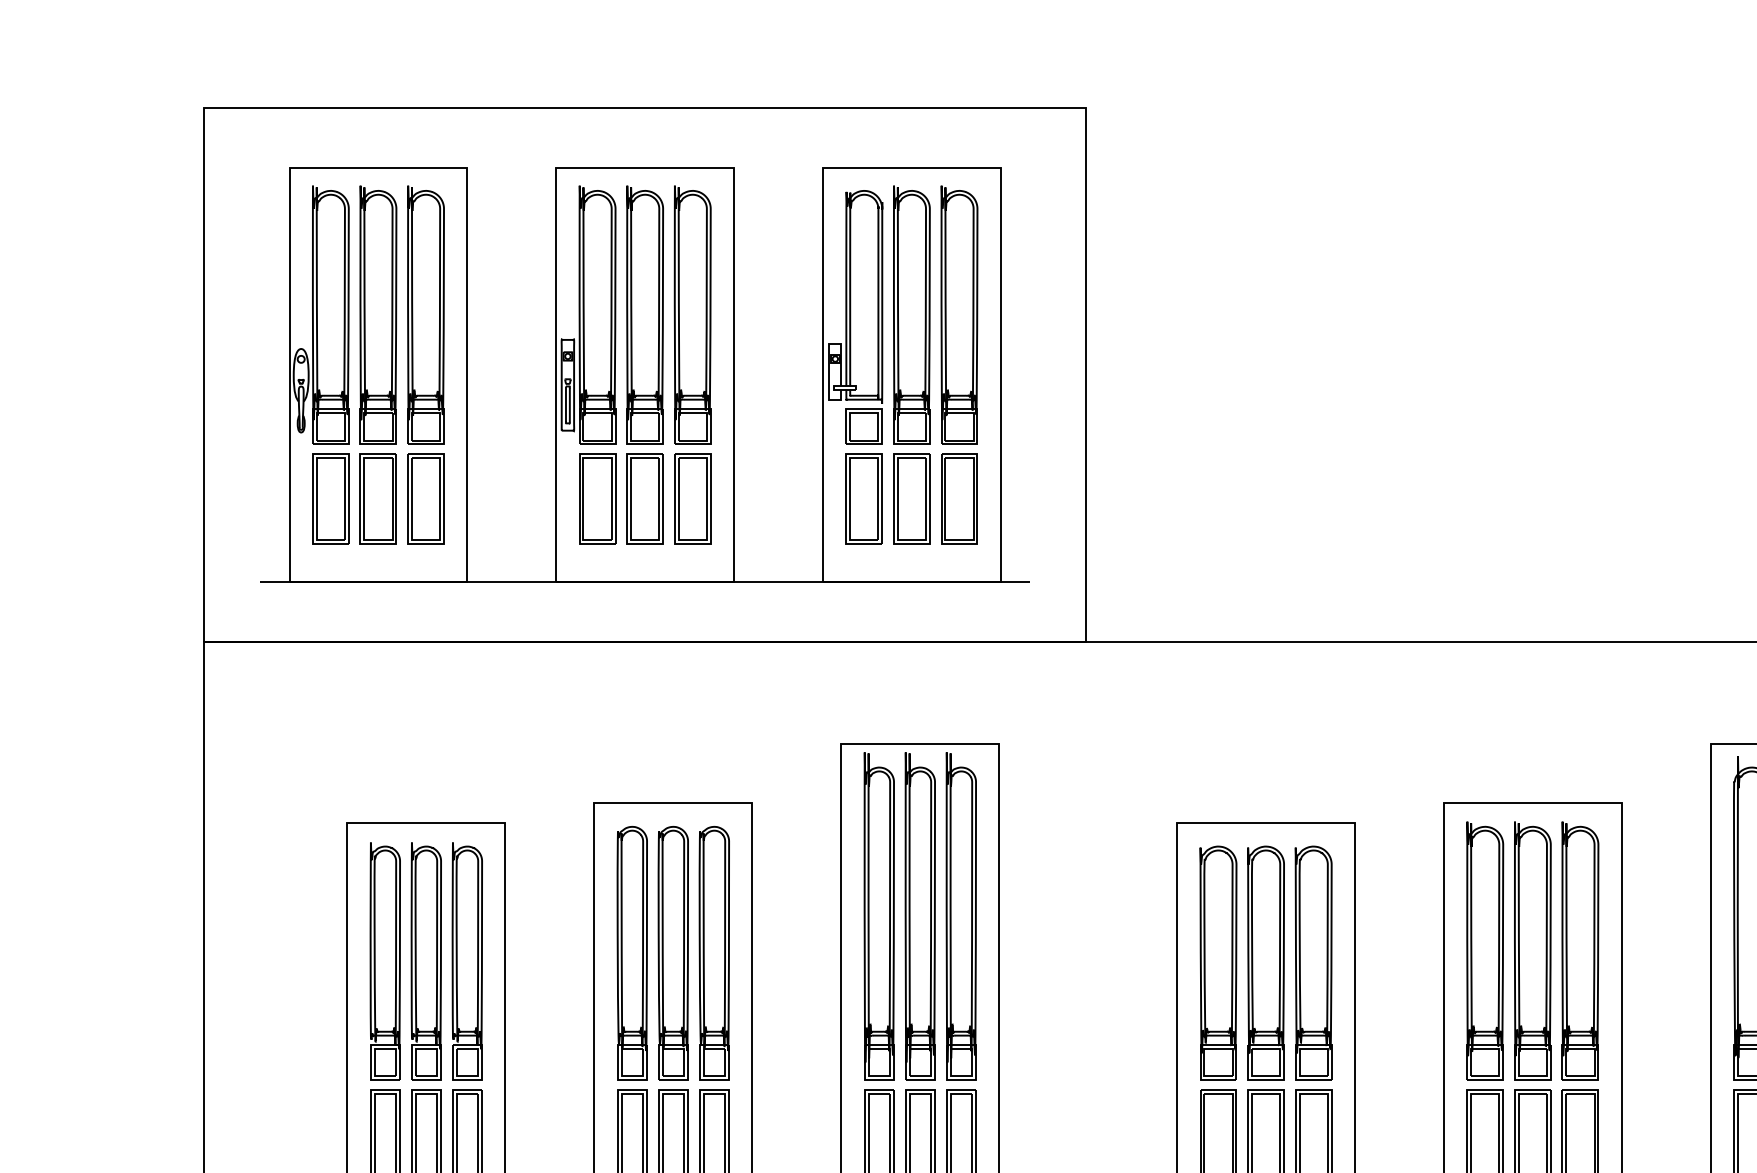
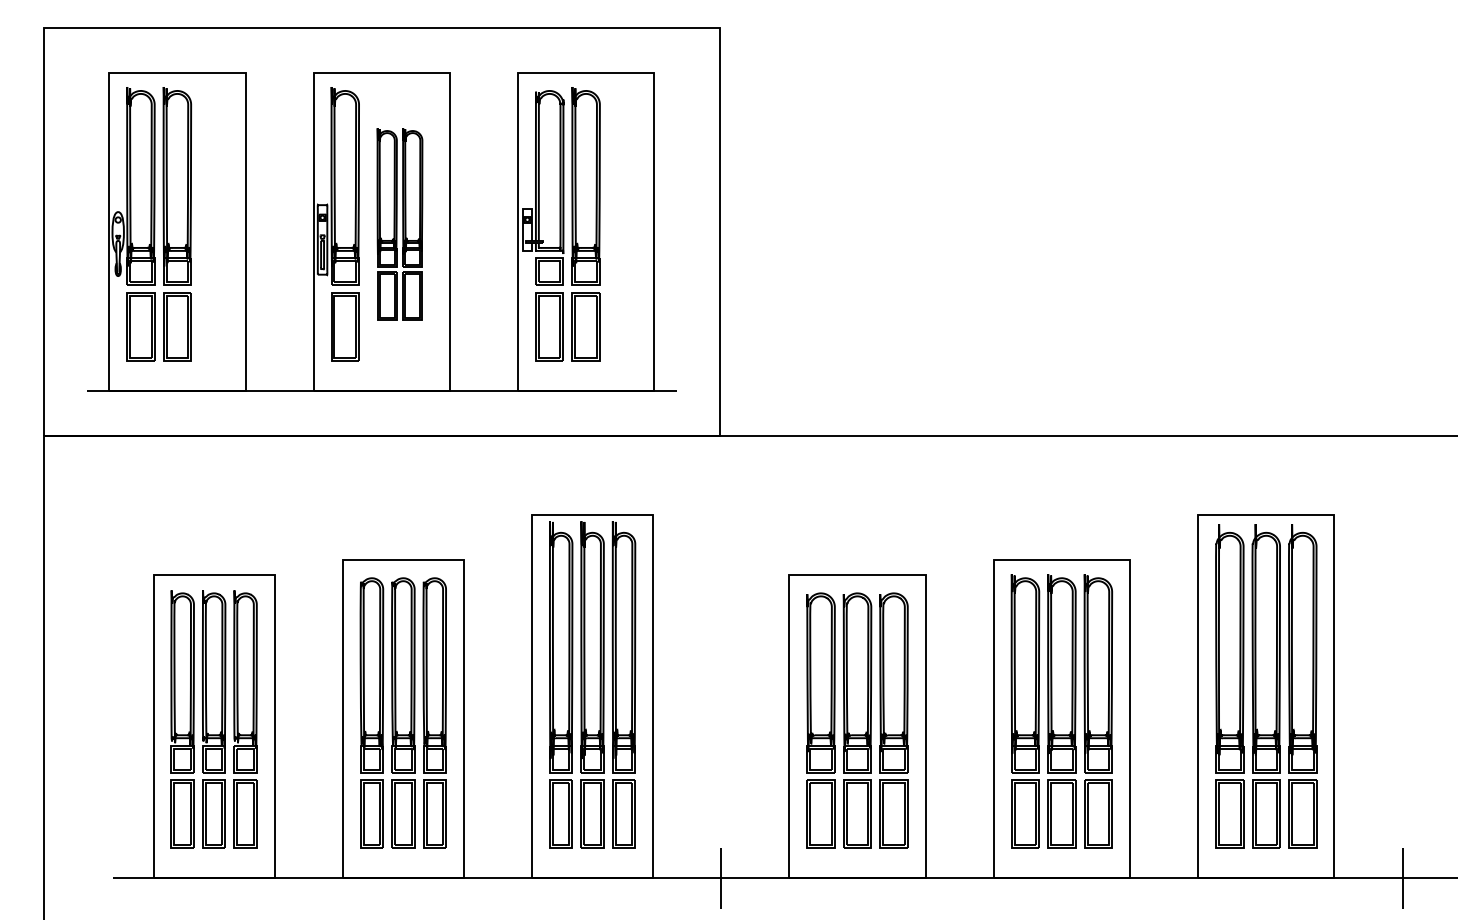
part: (425, 365) -> (213, 224), removed
part: (668, 365) -> (399, 224), size x0.7
part: (959, 365) -> (622, 224), removed

